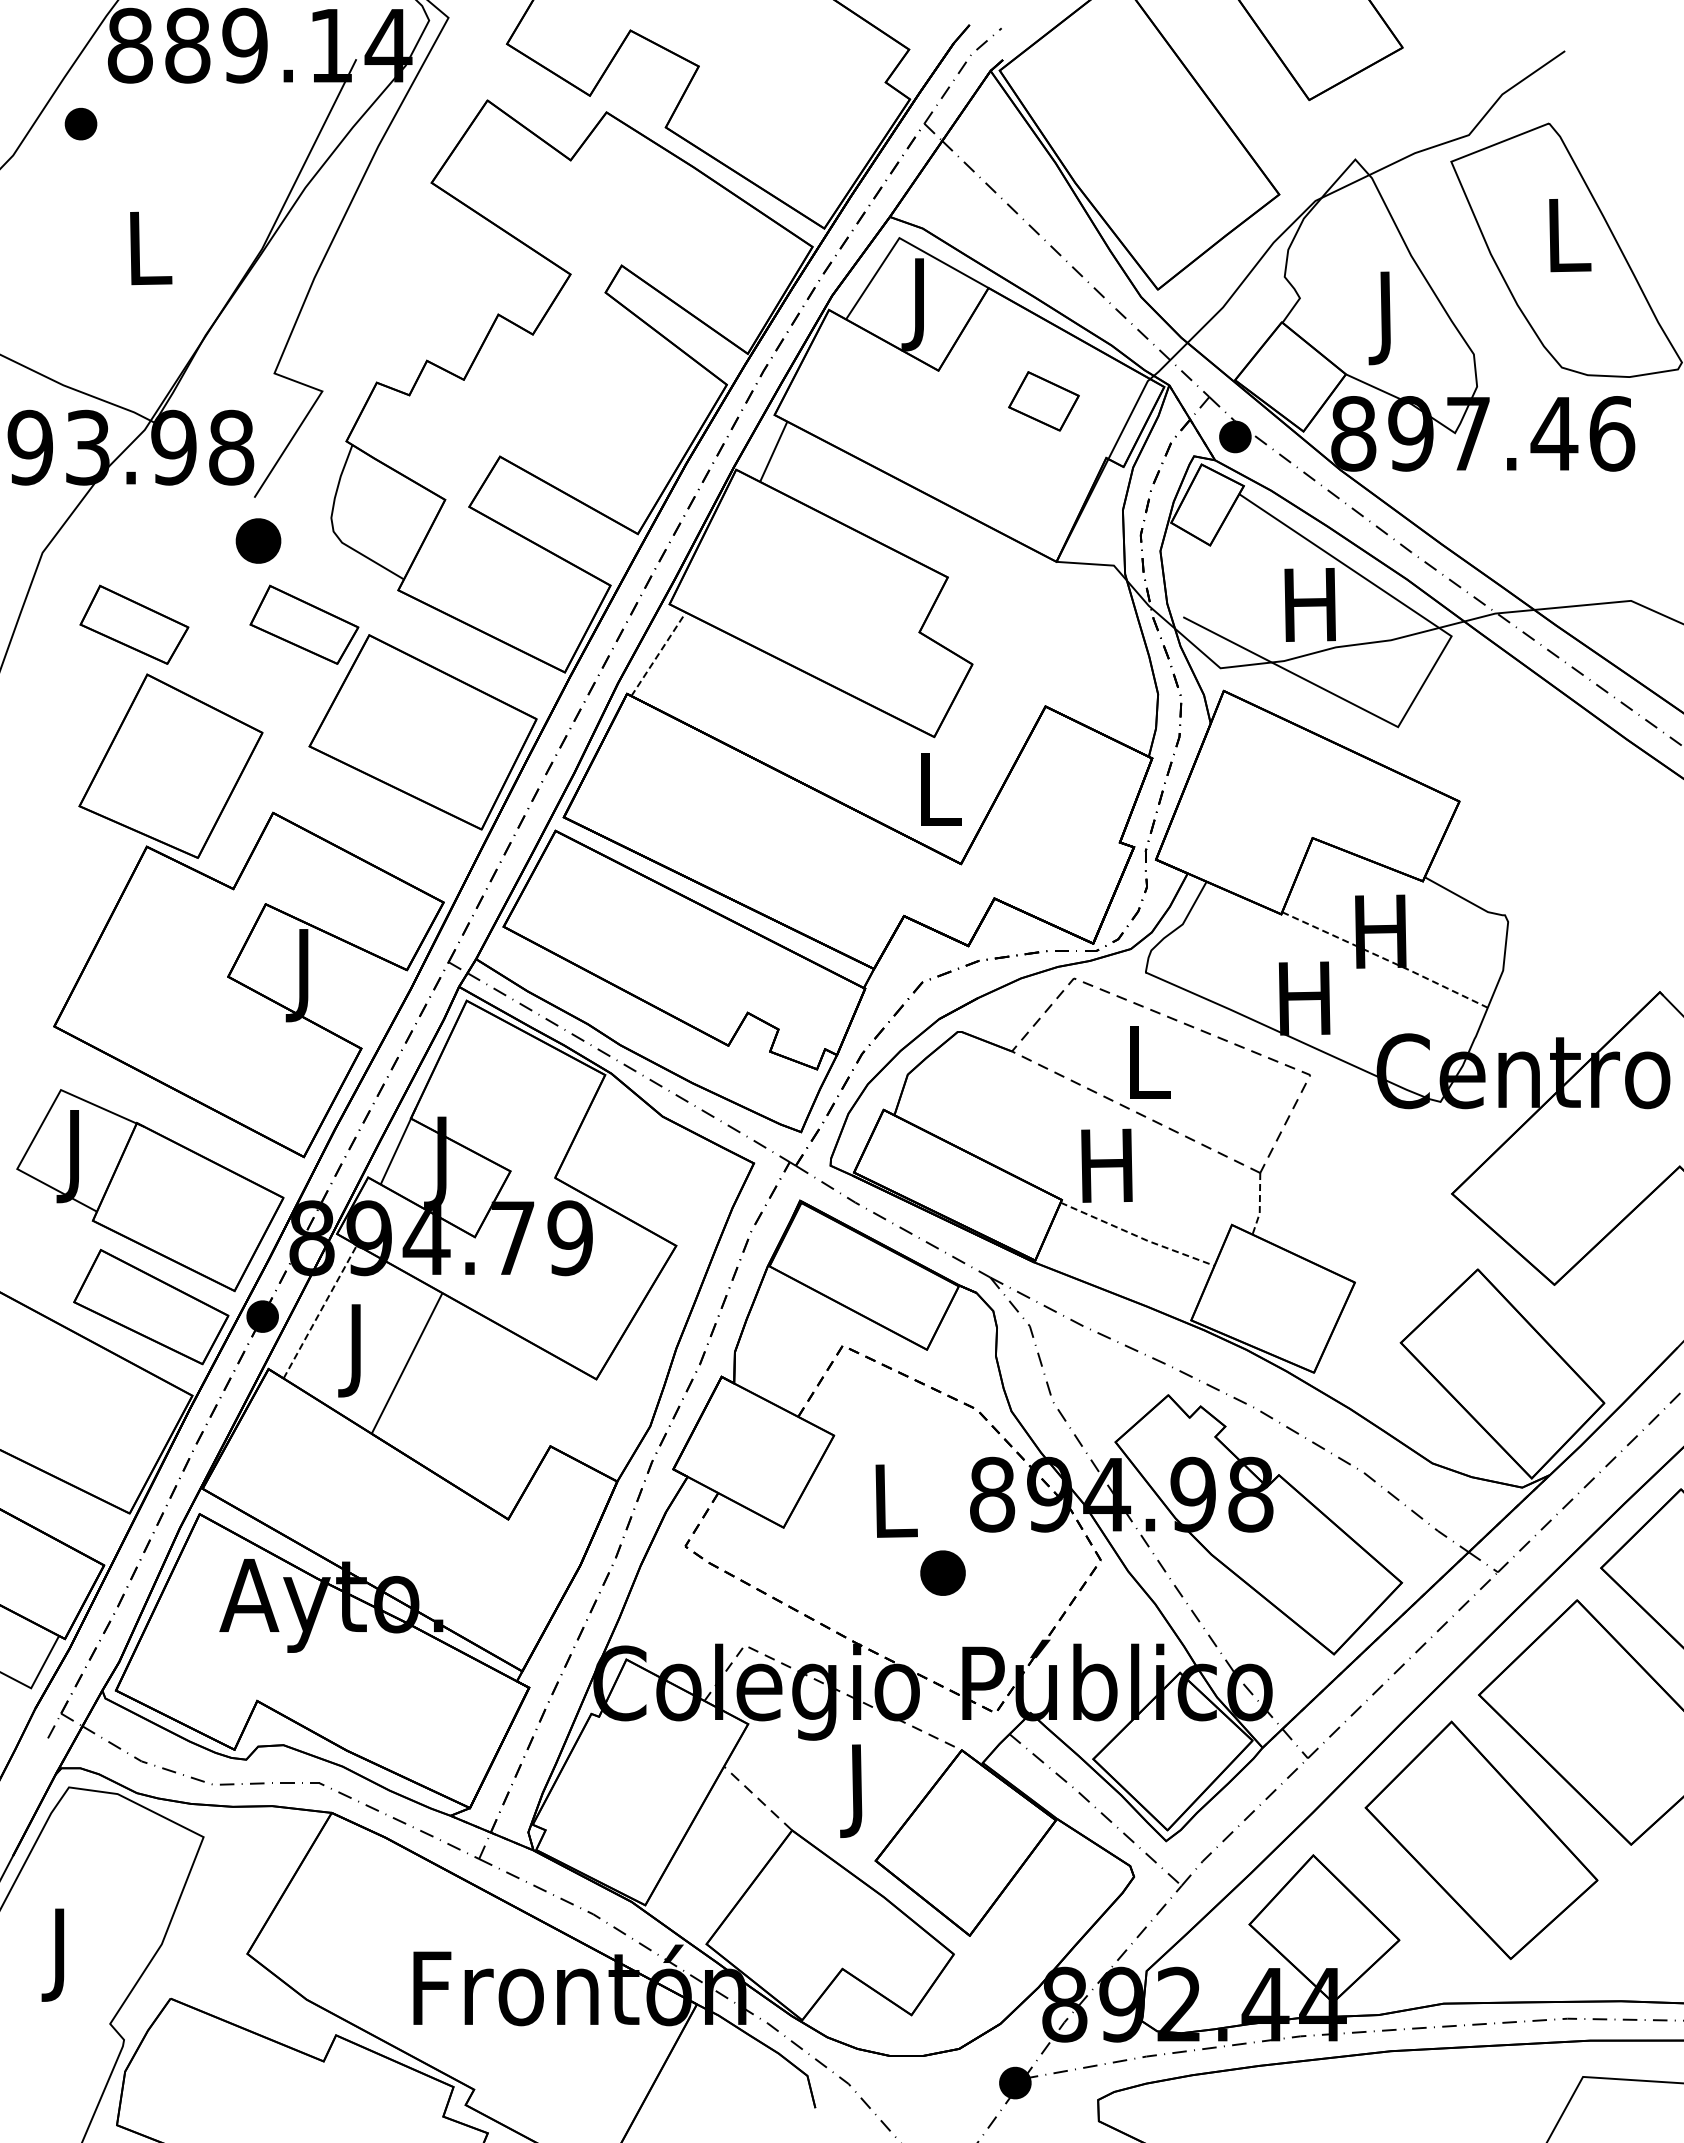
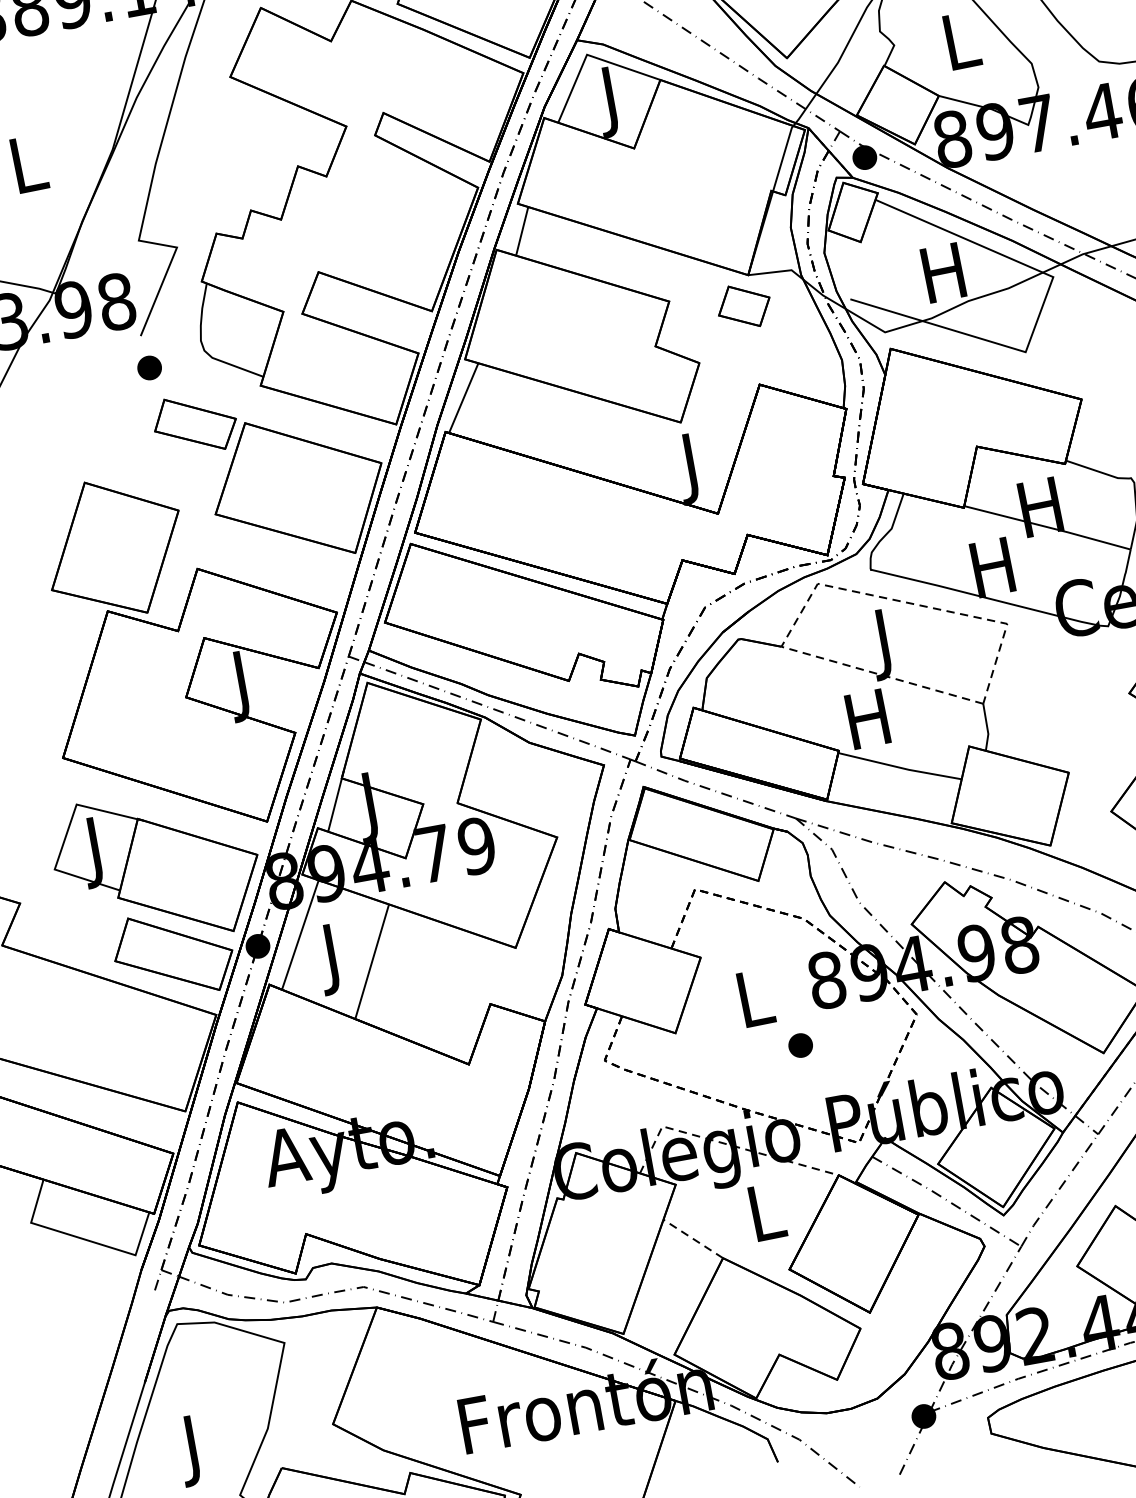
text: (1389, 318) -> (963, 48), J -> L
part: (1043, 401) -> (743, 306), moved
part: (258, 541) -> (149, 368), size x0.71
part: (134, 624) -> (68, 447), removed
line: (658, 654) -> (463, 398), dashed -> solid
text: (940, 799) -> (693, 468), L -> J
line: (1385, 959) -> (1047, 527), dashed -> solid
text: (1149, 1072) -> (886, 643), L -> J
line: (1259, 1205) -> (987, 728), dashed -> solid
line: (1137, 1236) -> (900, 767), dashed -> solid
line: (320, 1311) -> (300, 934), dashed -> solid
part: (942, 1572) -> (800, 1045), size x0.71
text: (861, 1790) -> (769, 1218), J -> L

